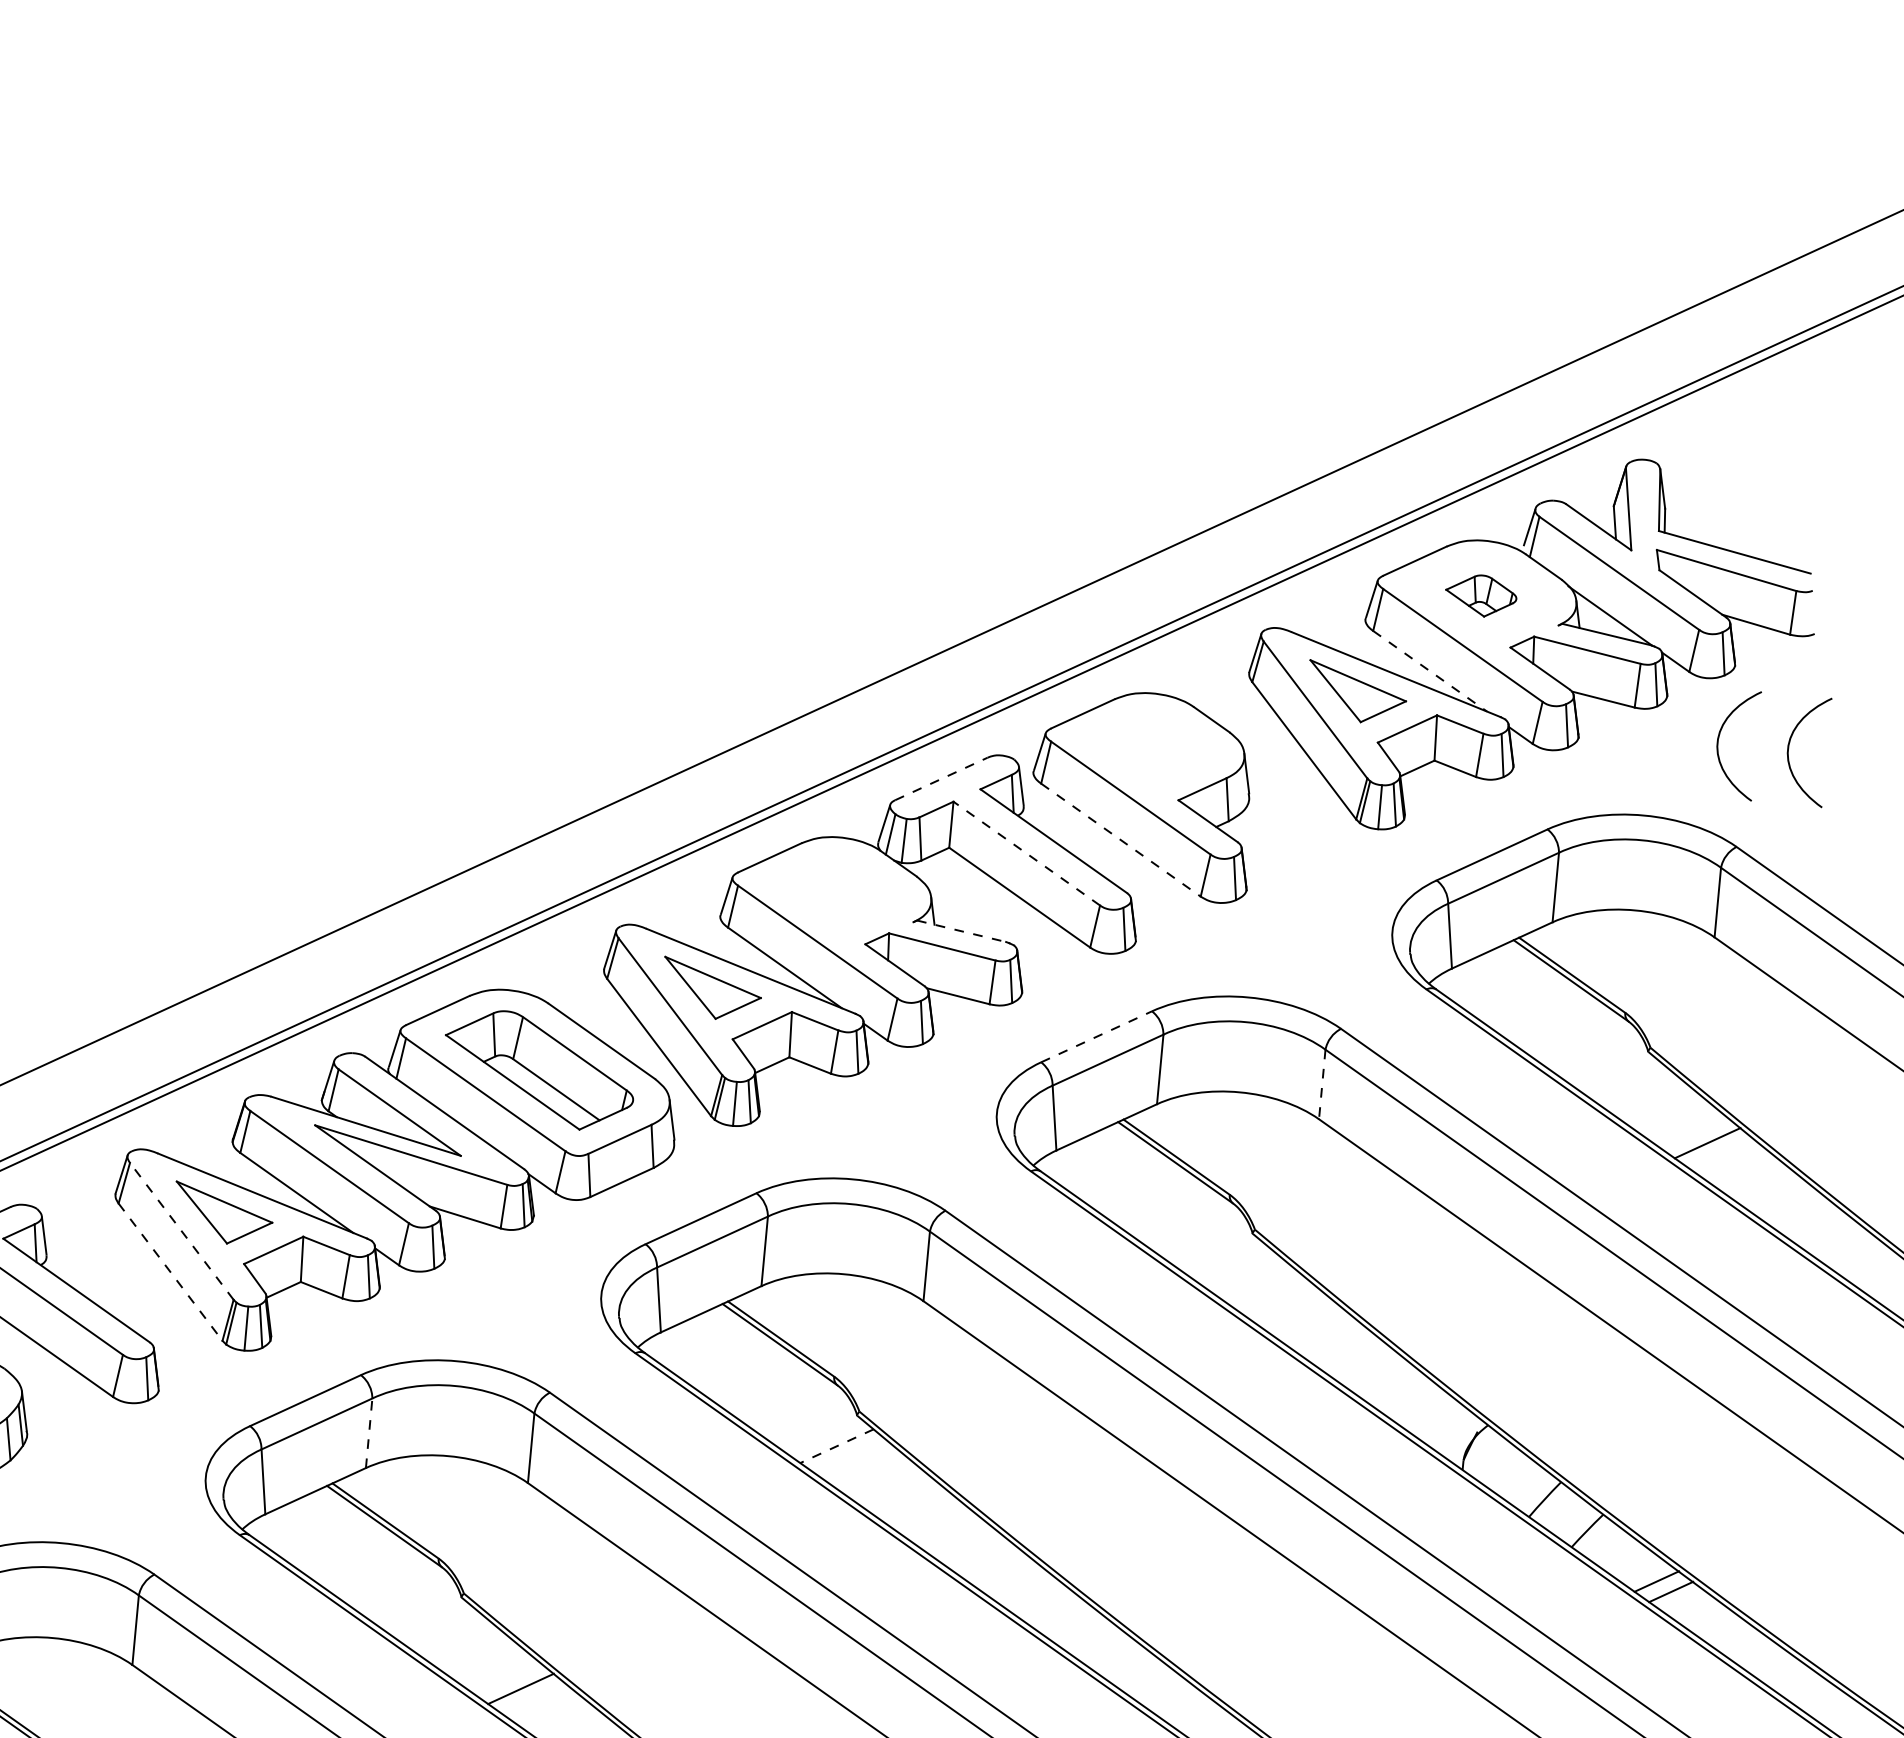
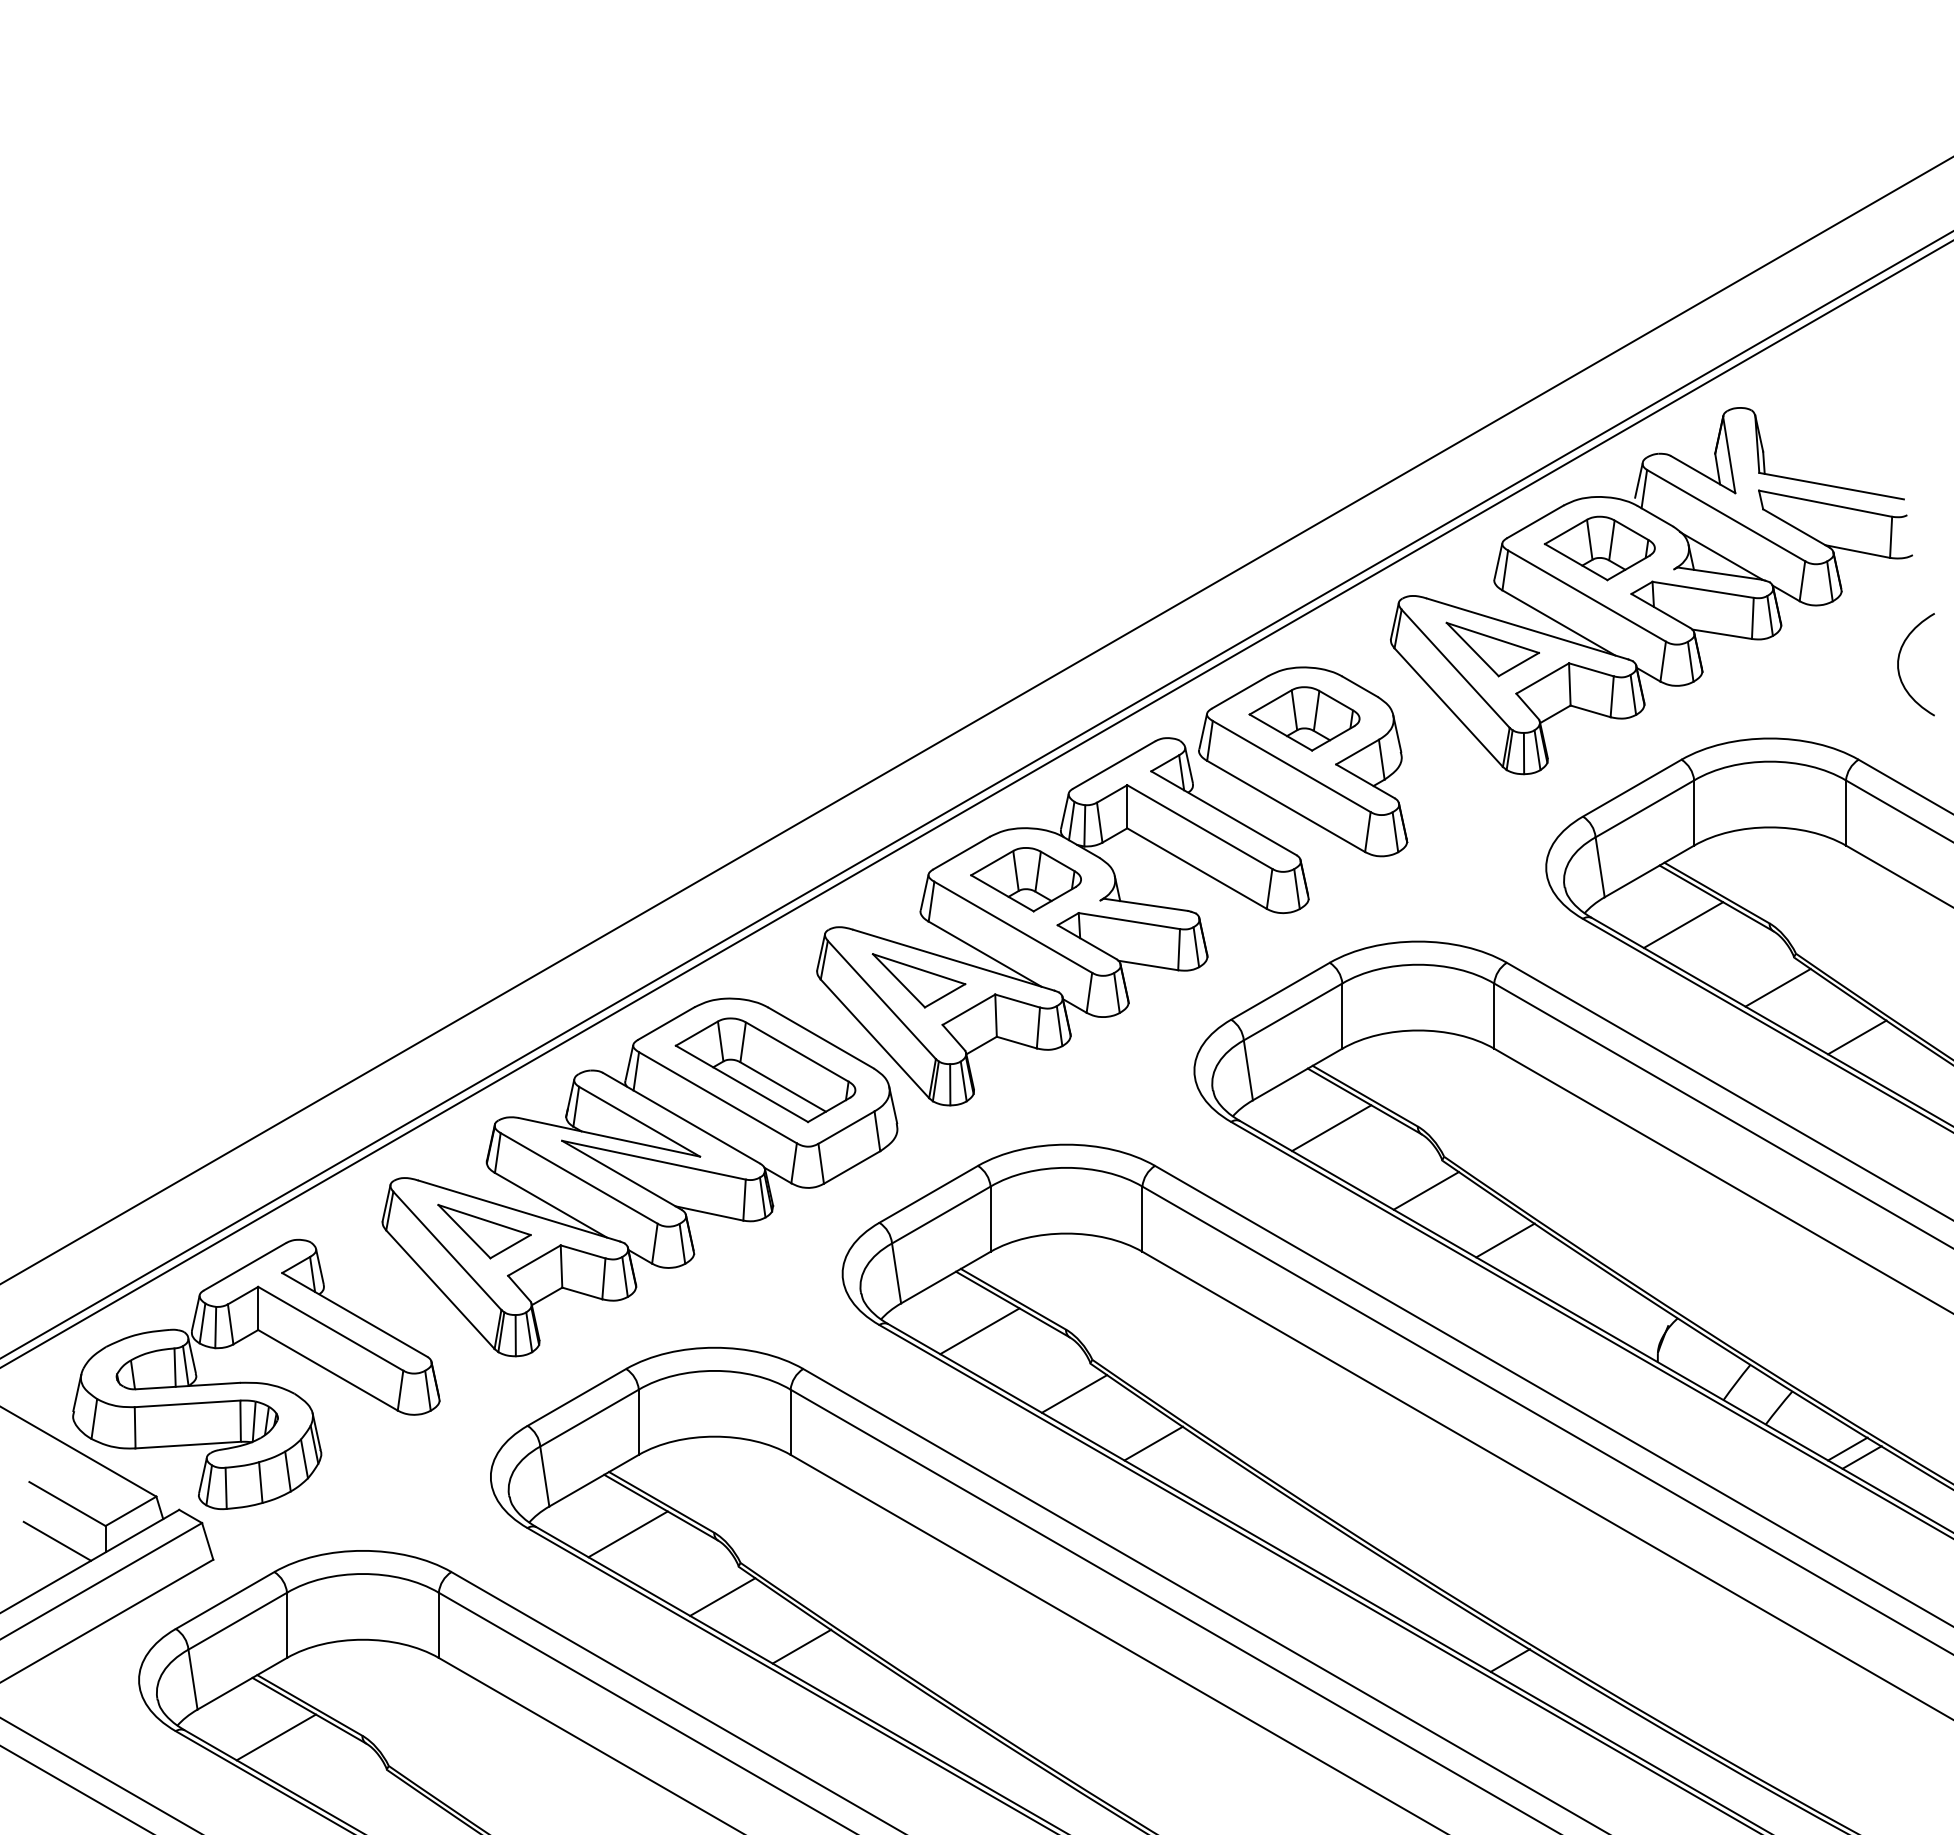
part: (1480, 595) -> (1599, 548), size x1.67
line: (1430, 671) -> (1559, 623), dashed -> solid
curve: (1719, 738) -> (1833, 660), removed
part: (1149, 748) -> (1304, 718), added
line: (941, 778) -> (1114, 764), dashed -> solid
line: (1121, 840) -> (1286, 806), dashed -> solid
line: (1026, 854) -> (1199, 827), dashed -> solid
part: (835, 892) -> (1025, 879), added
line: (961, 930) -> (1145, 904), dashed -> solid
line: (1533, 1005) -> (1683, 924), added
line: (1096, 1037) -> (1280, 991), dashed -> solid
line: (1627, 1082) -> (1777, 987), added
line: (1322, 1084) -> (1494, 1016), dashed -> solid
line: (1137, 1188) -> (1331, 1128), added
line: (181, 1231) -> (447, 1250), dashed -> solid
line: (1231, 1263) -> (1425, 1190), added
line: (170, 1273) -> (440, 1290), dashed -> solid
line: (1312, 1325) -> (1505, 1240), added
line: (741, 1370) -> (979, 1331), added
line: (368, 1433) -> (638, 1422), dashed -> solid
line: (836, 1445) -> (1074, 1393), dashed -> solid
line: (916, 1506) -> (1153, 1443), added
line: (345, 1551) -> (627, 1534), added
line: (441, 1627) -> (722, 1596), added

